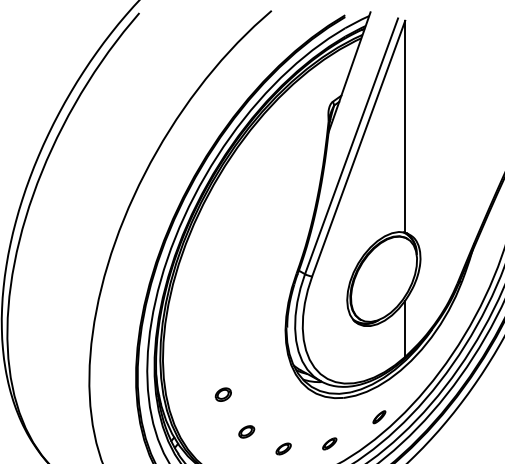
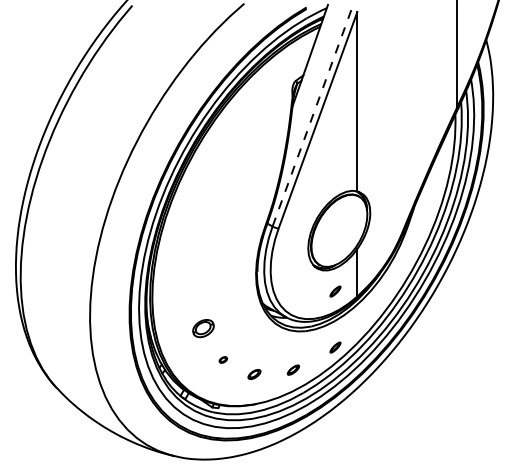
line: (351, 146) -> (311, 118), solid -> dashed
part: (379, 350) -> (335, 291), added
part: (223, 394) -> (203, 328), size x1.6
part: (247, 431) -> (223, 359), size x0.6

